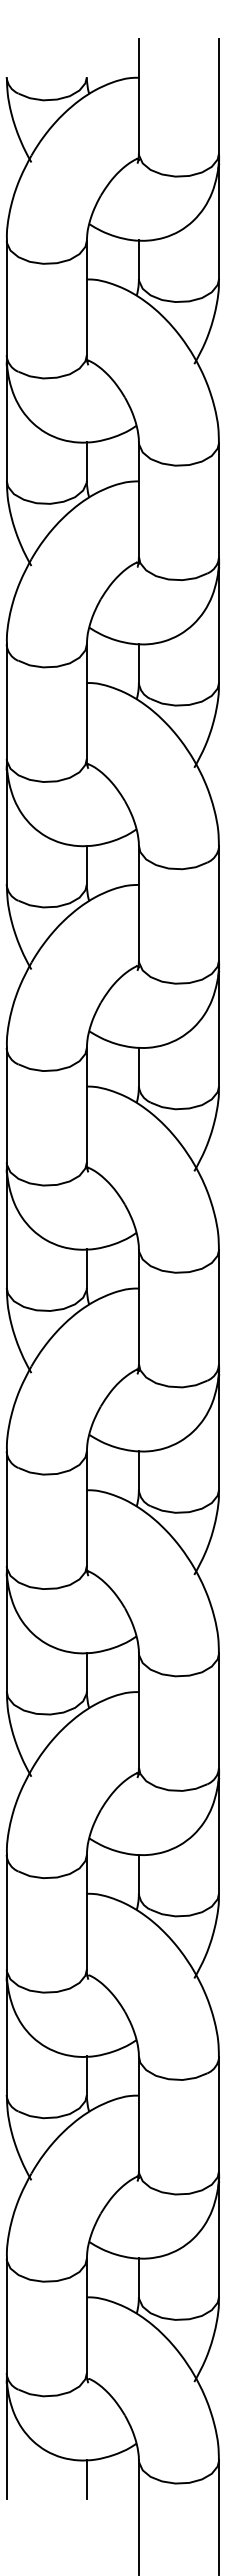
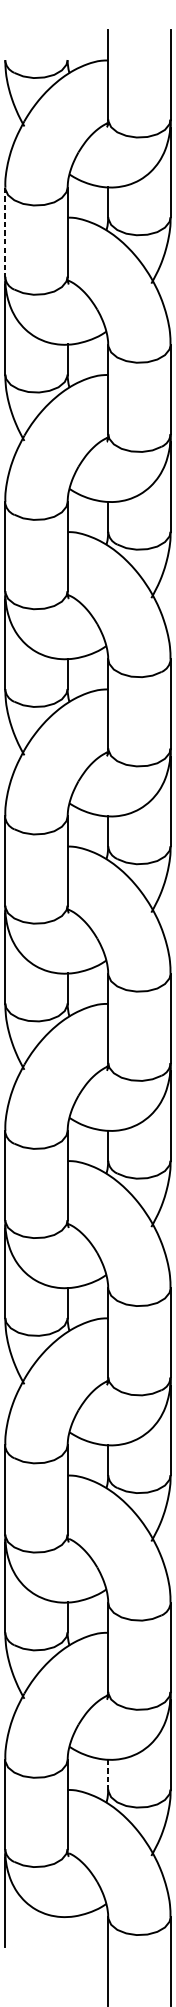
line: (6, 298) -> (5, 232), solid -> dashed
line: (139, 2278) -> (108, 1775), solid -> dashed
line: (86, 2478) -> (67, 1931), removed

